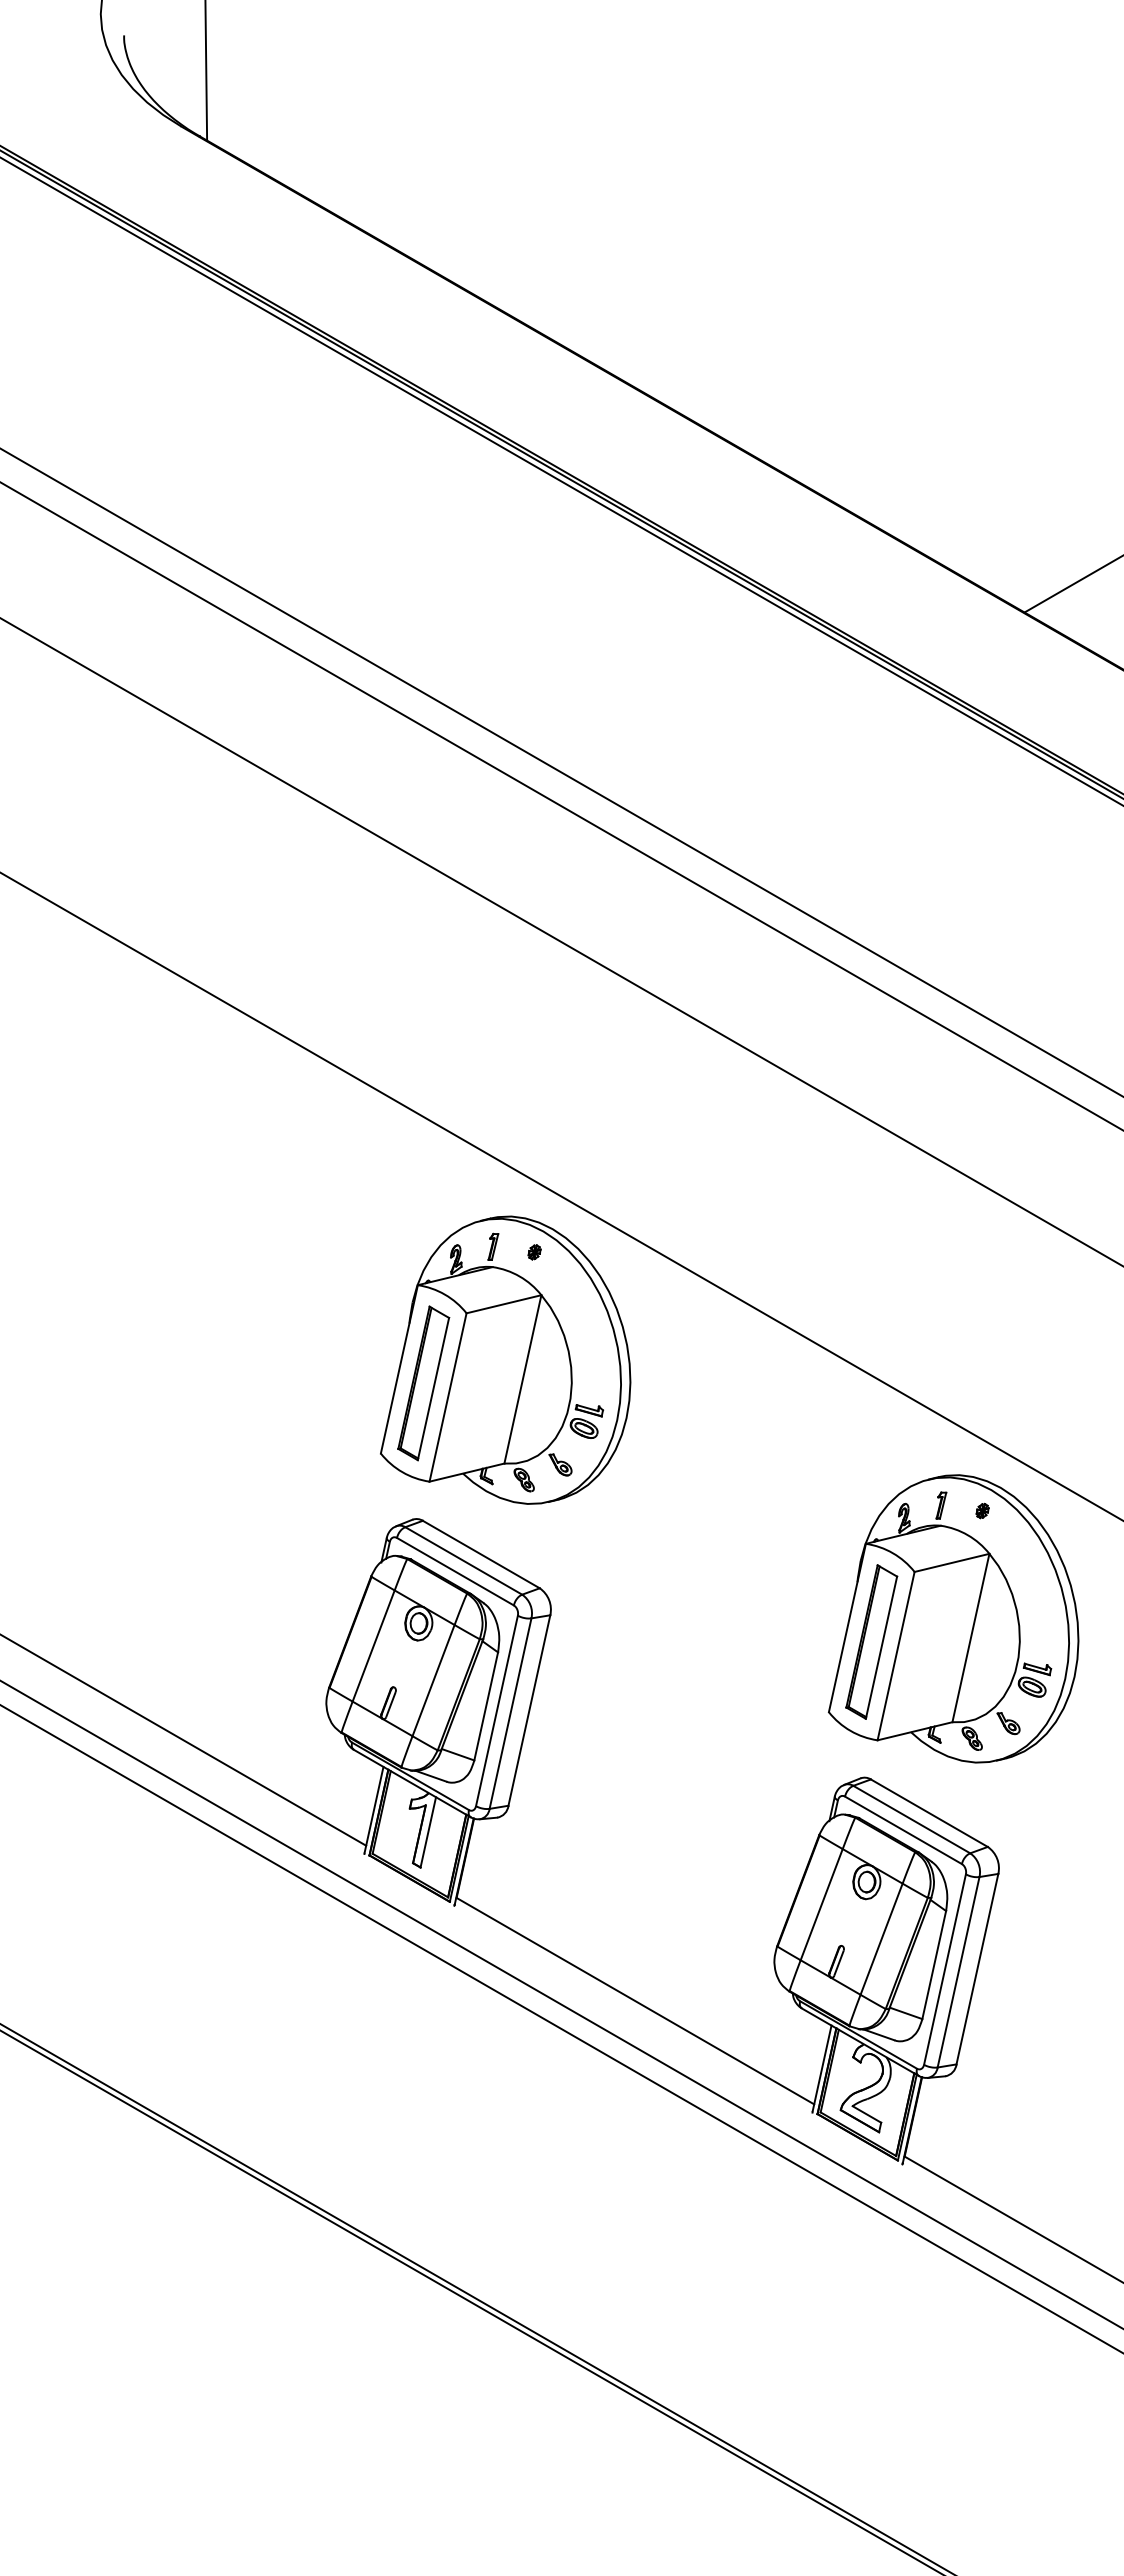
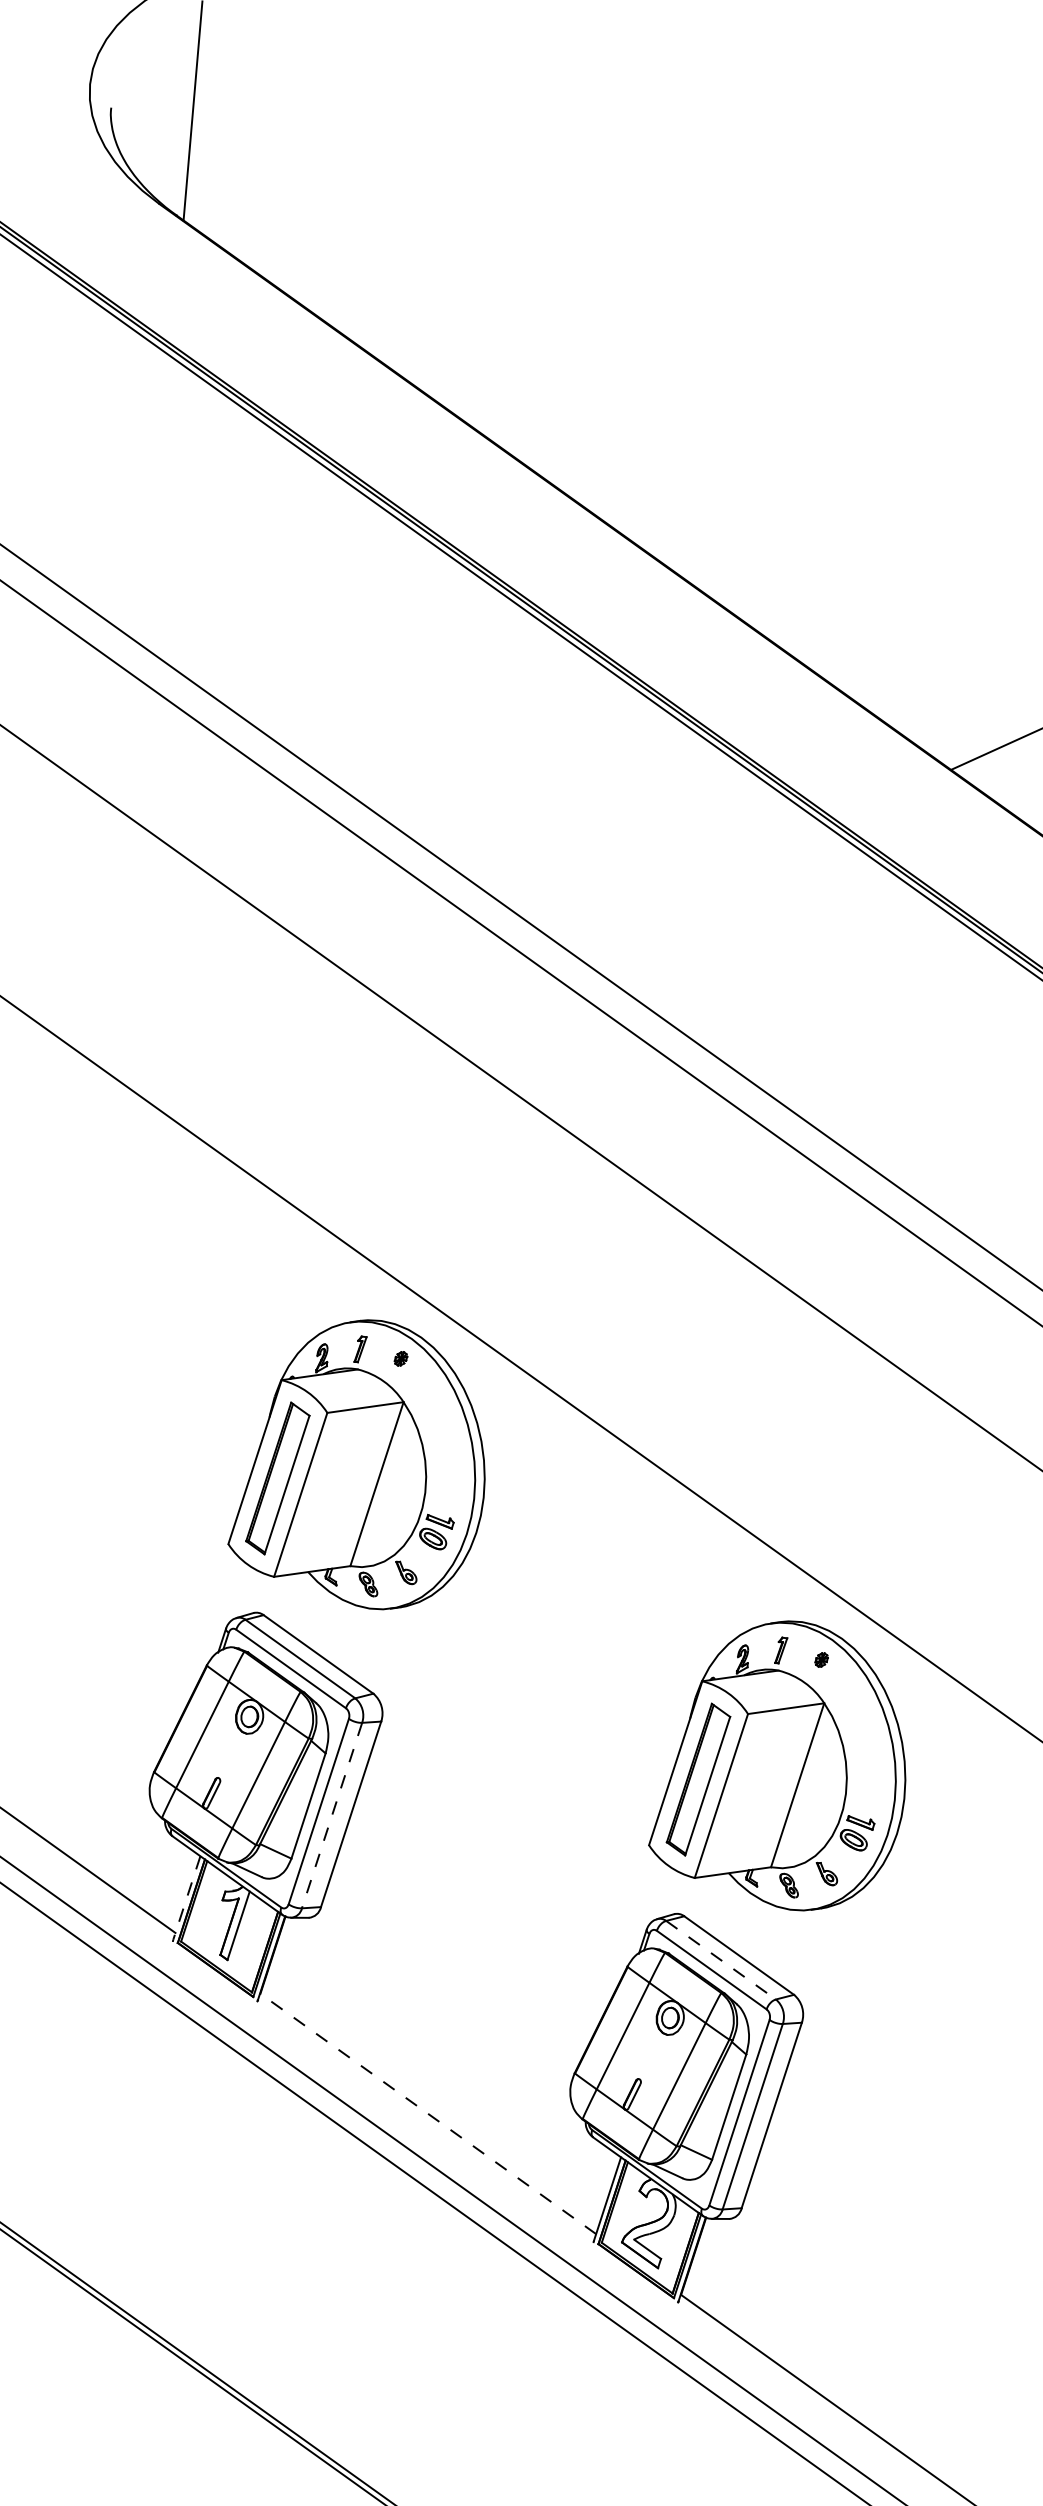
line: (510, 1713) -> (332, 1815), solid -> dashed
line: (374, 1809) -> (187, 1897), solid -> dashed
line: (912, 1819) -> (721, 1960), solid -> dashed
line: (635, 2000) -> (428, 2113), solid -> dashed

